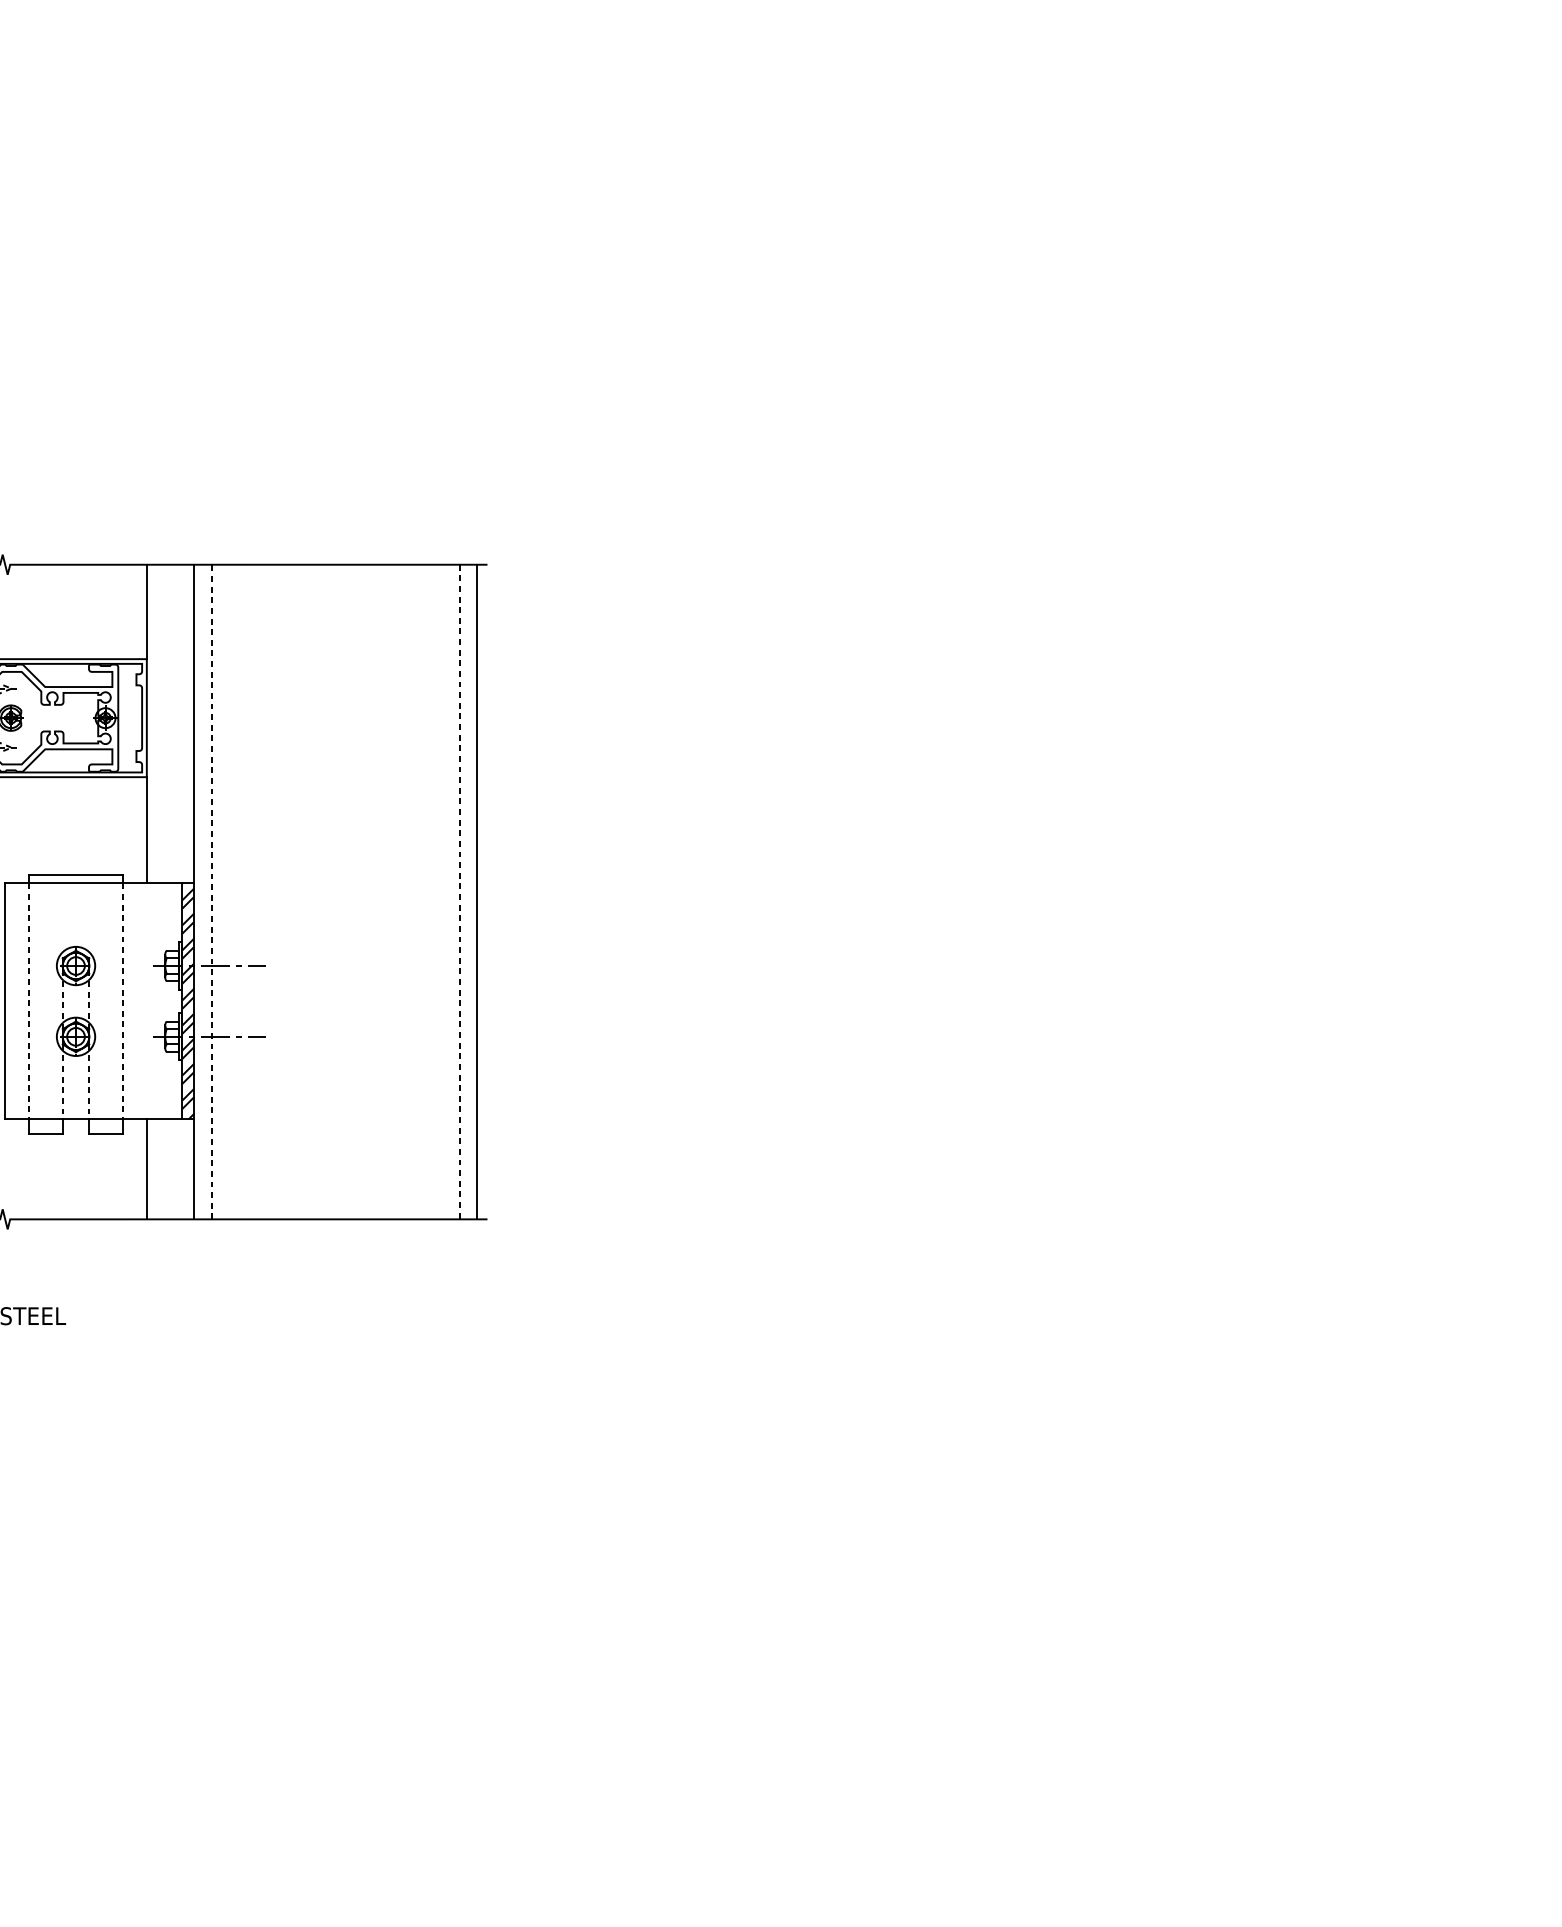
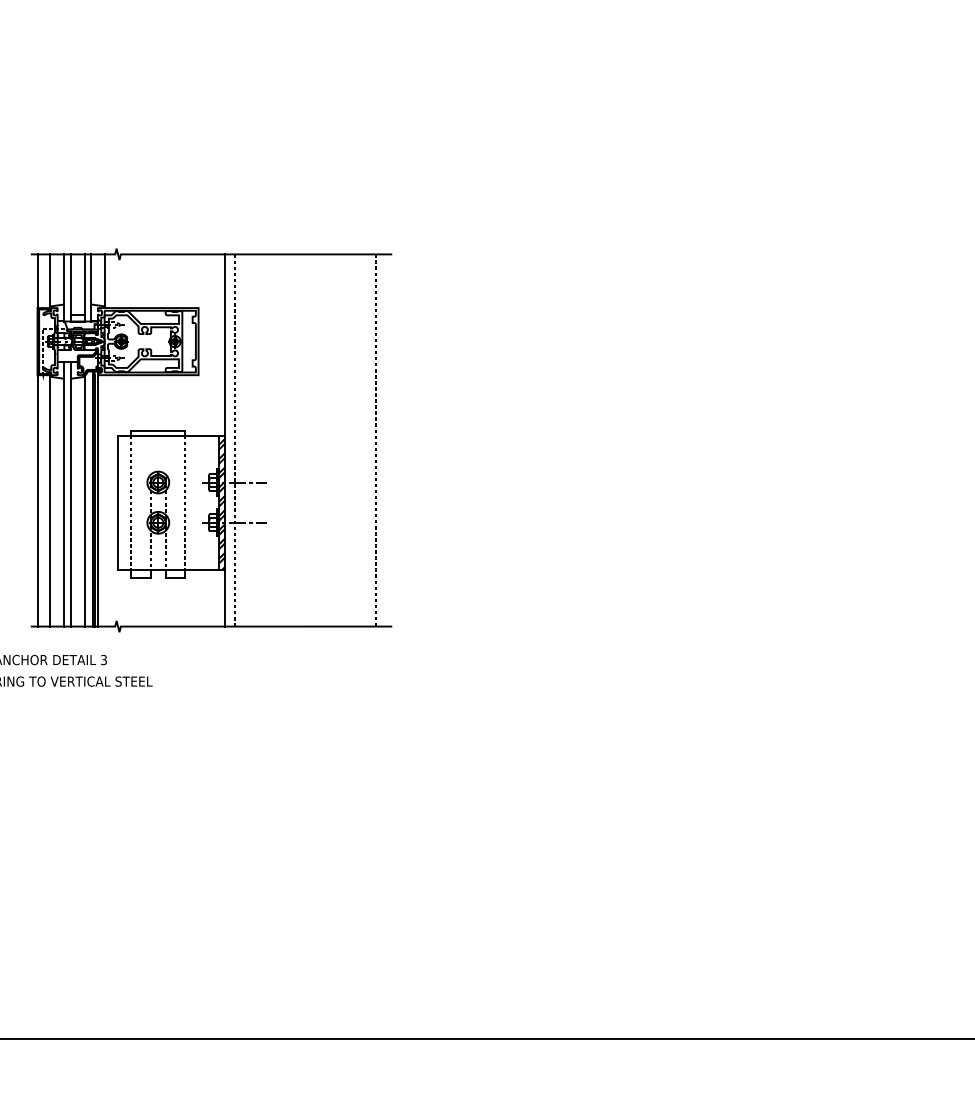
line: (146, 612) -> (198, 281), removed
line: (146, 830) -> (198, 405), removed
line: (477, 892) -> (386, 440), removed
line: (146, 1168) -> (198, 597), removed

